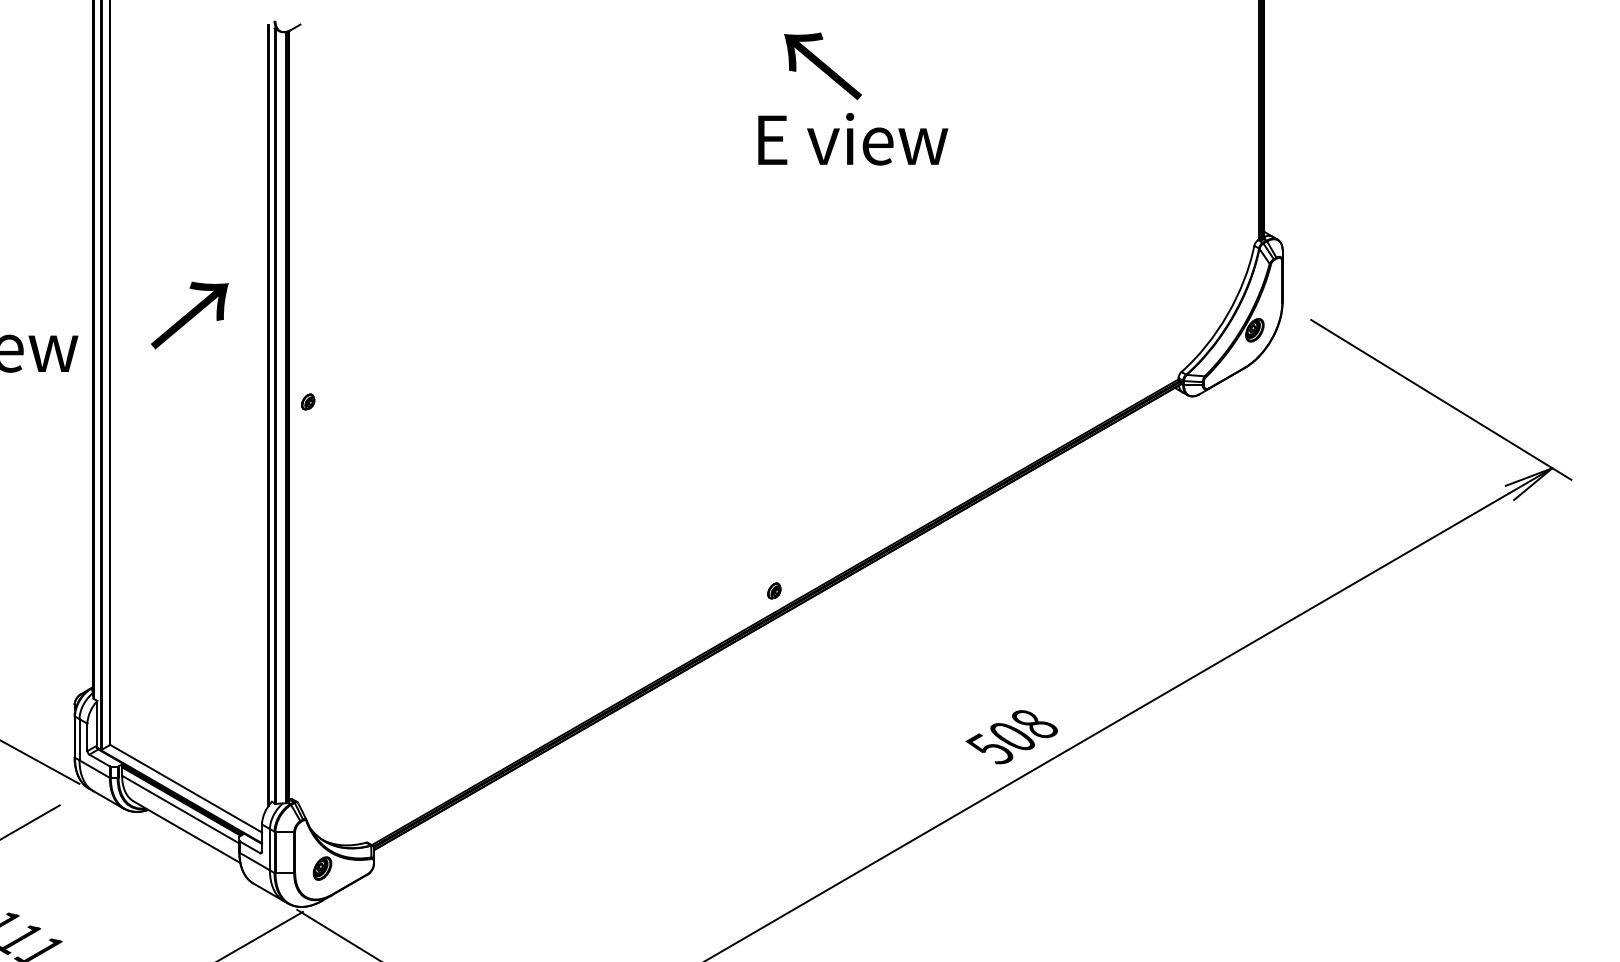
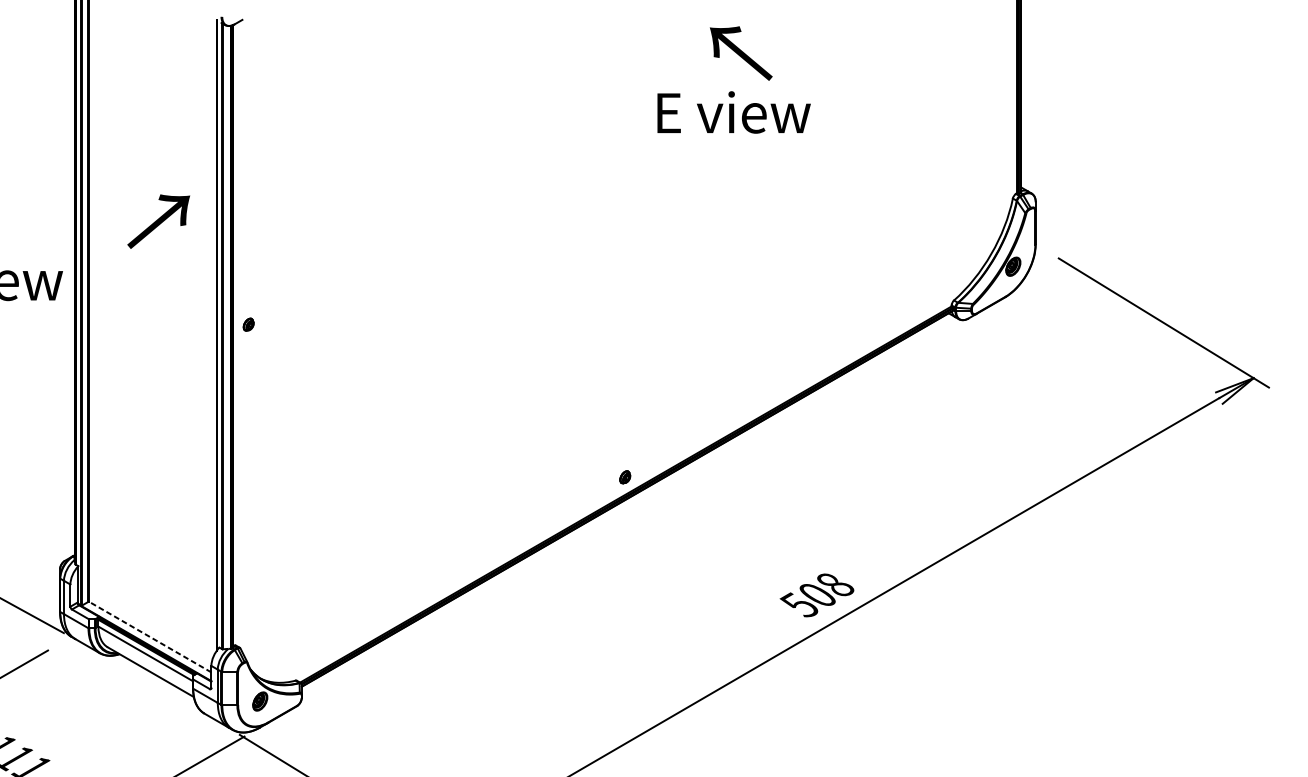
text: (822, 66) -> (740, 53), moved
text: (853, 139) -> (734, 112), moved
text: (189, 315) -> (158, 221), moved
line: (185, 788) -> (149, 636), solid -> dashed

